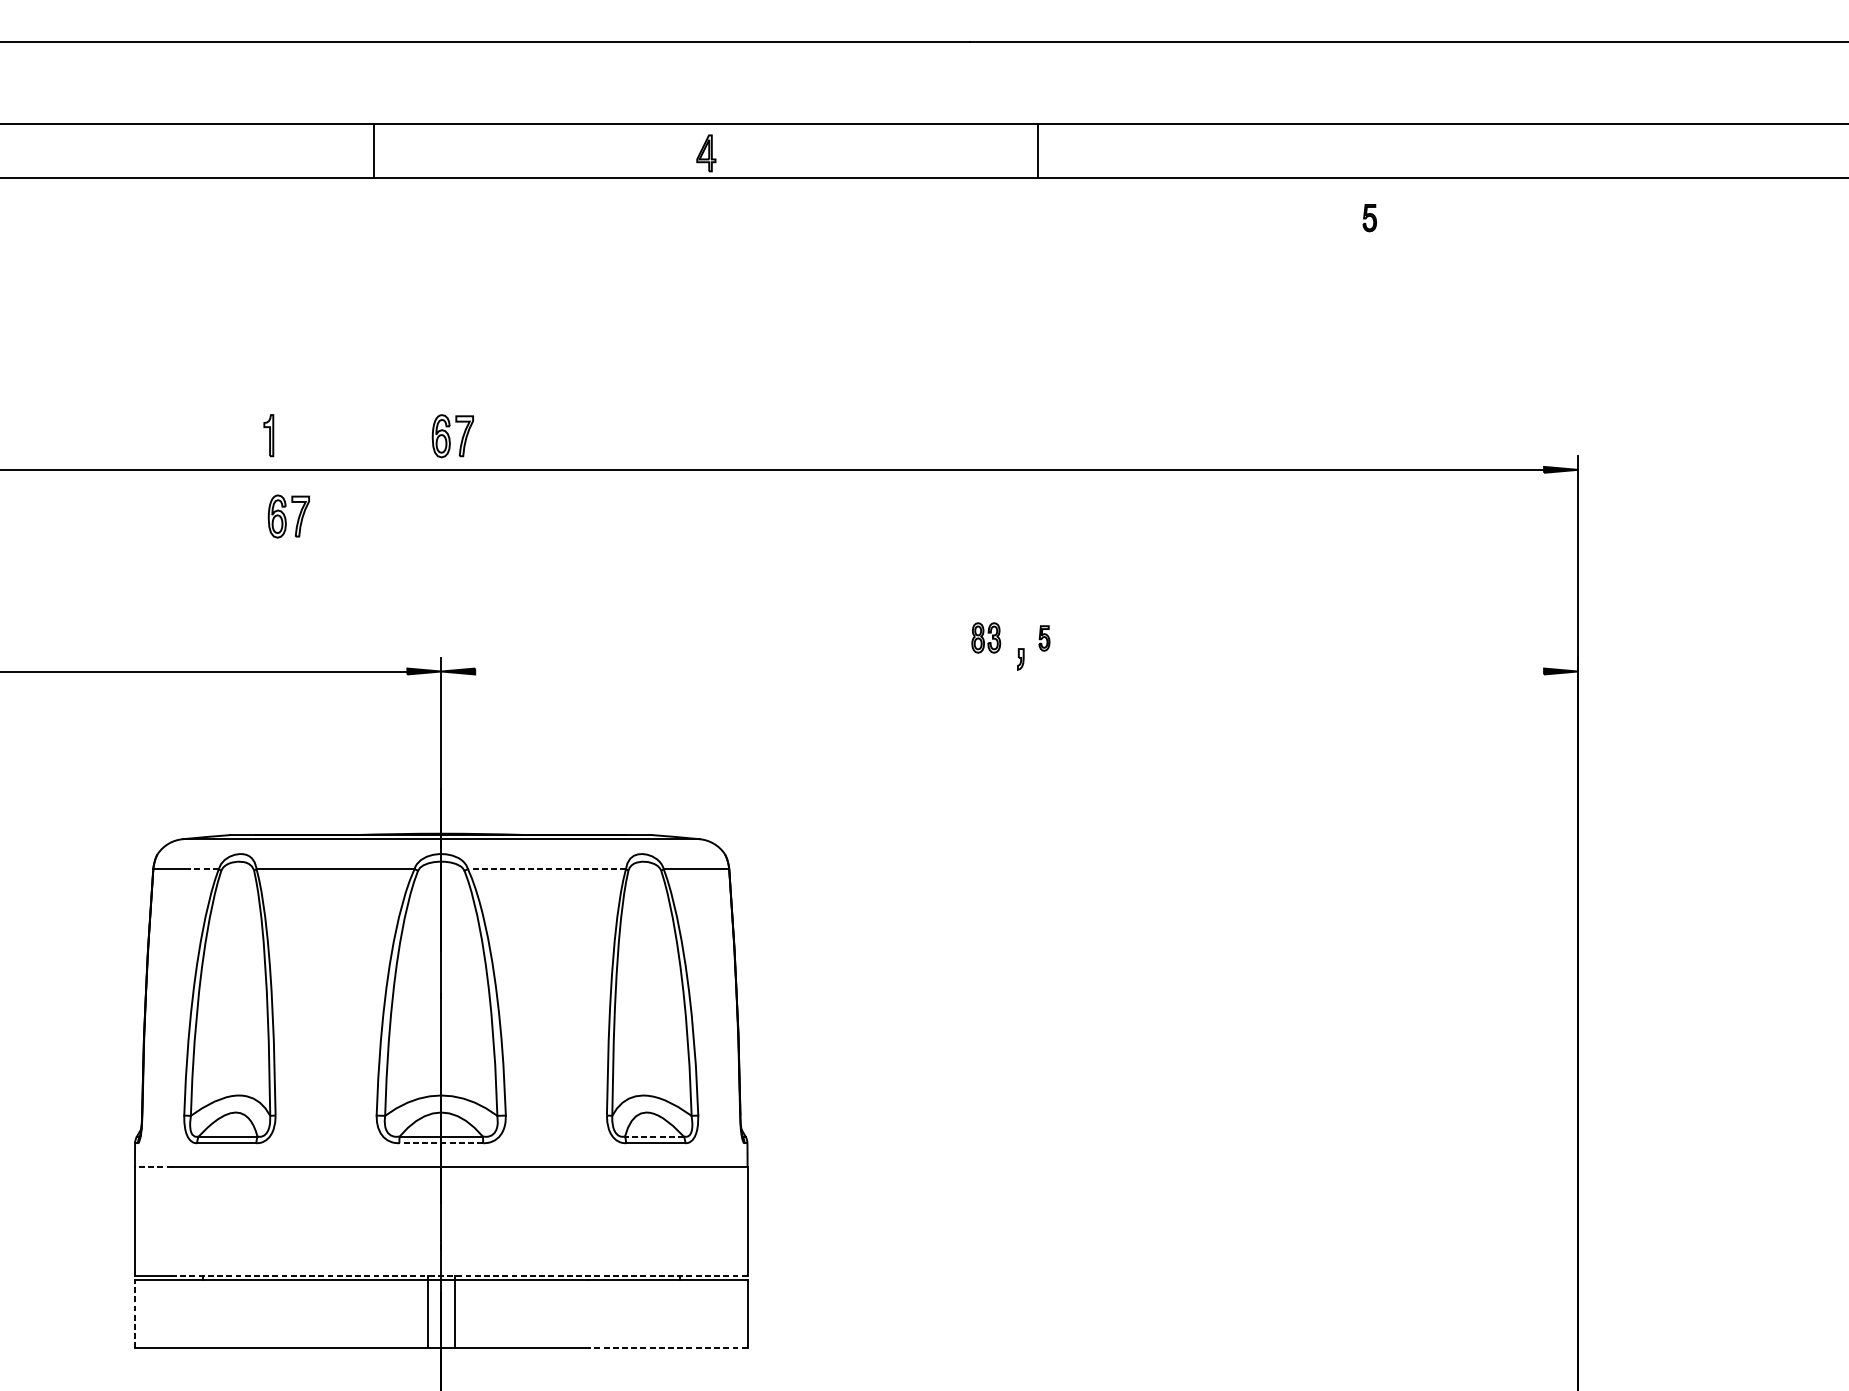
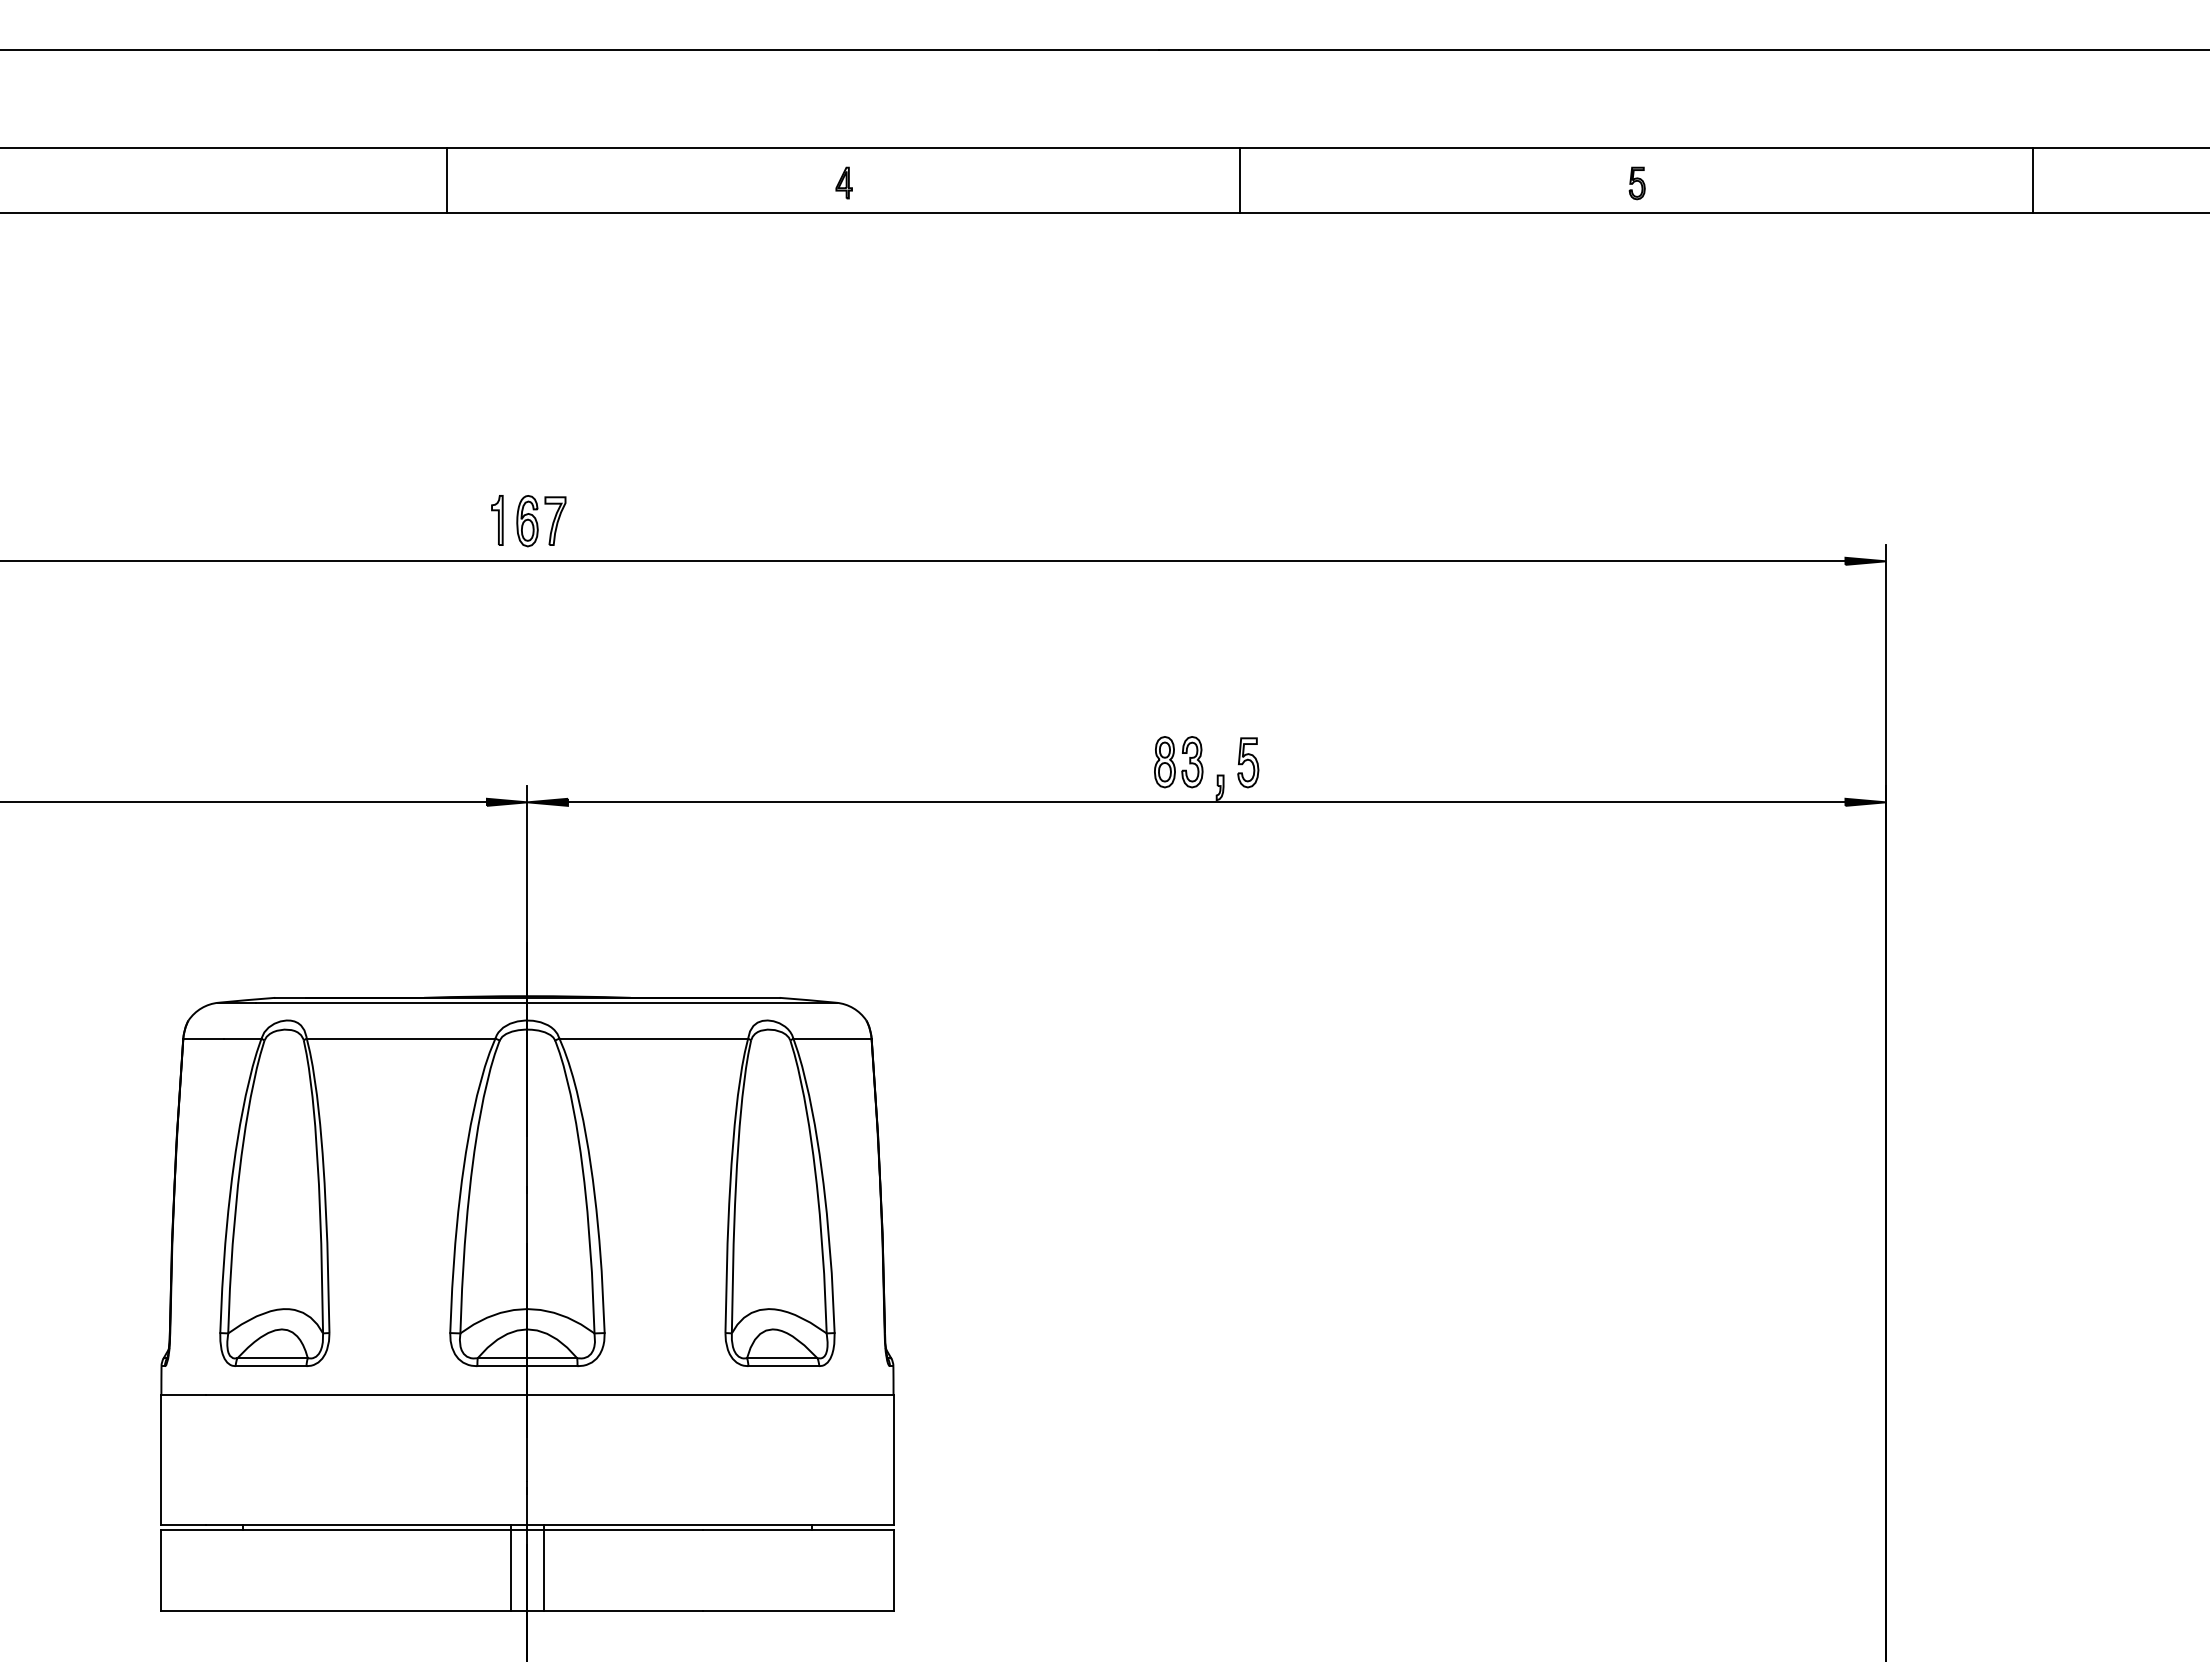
line: (1701, 150) -> (2033, 179), added
part: (705, 152) -> (843, 182), size x0.71
part: (1369, 218) -> (1636, 183), moved
part: (268, 435) -> (497, 520), moved
part: (289, 516) -> (345, 617), removed
part: (985, 638) -> (1178, 762), size x1.43
part: (1044, 638) -> (1248, 762), size x1.67
line: (1009, 671) -> (1206, 802), added
line: (202, 869) -> (242, 1038), dashed -> solid
line: (546, 869) -> (653, 1038), dashed -> solid
line: (653, 1136) -> (781, 1358), dashed -> solid
line: (440, 1143) -> (526, 1366), dashed -> solid
line: (153, 1166) -> (183, 1394), dashed -> solid
line: (459, 1275) -> (549, 1524), dashed -> solid
line: (135, 1314) -> (161, 1570), dashed -> solid
line: (667, 1348) -> (797, 1611), dashed -> solid

